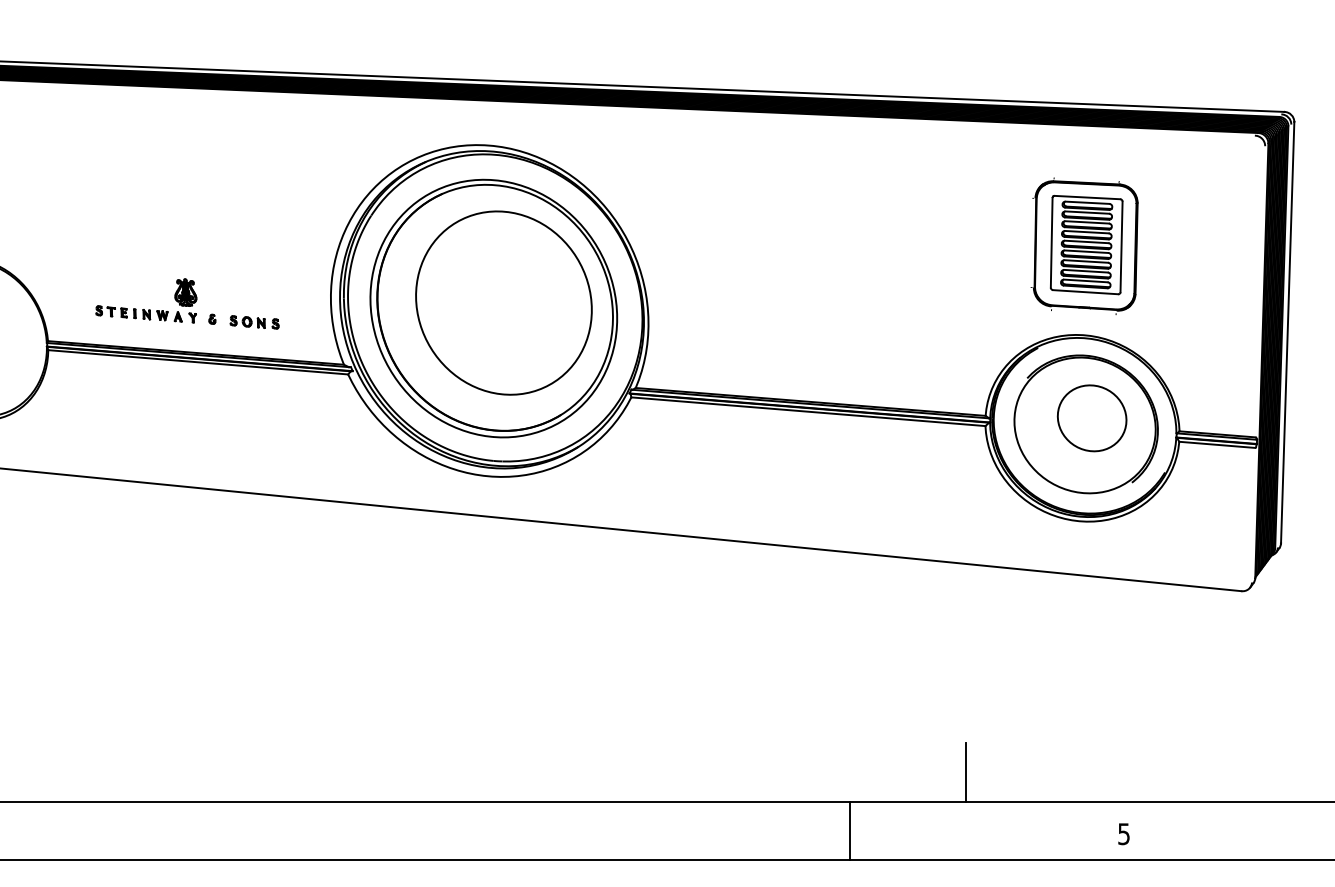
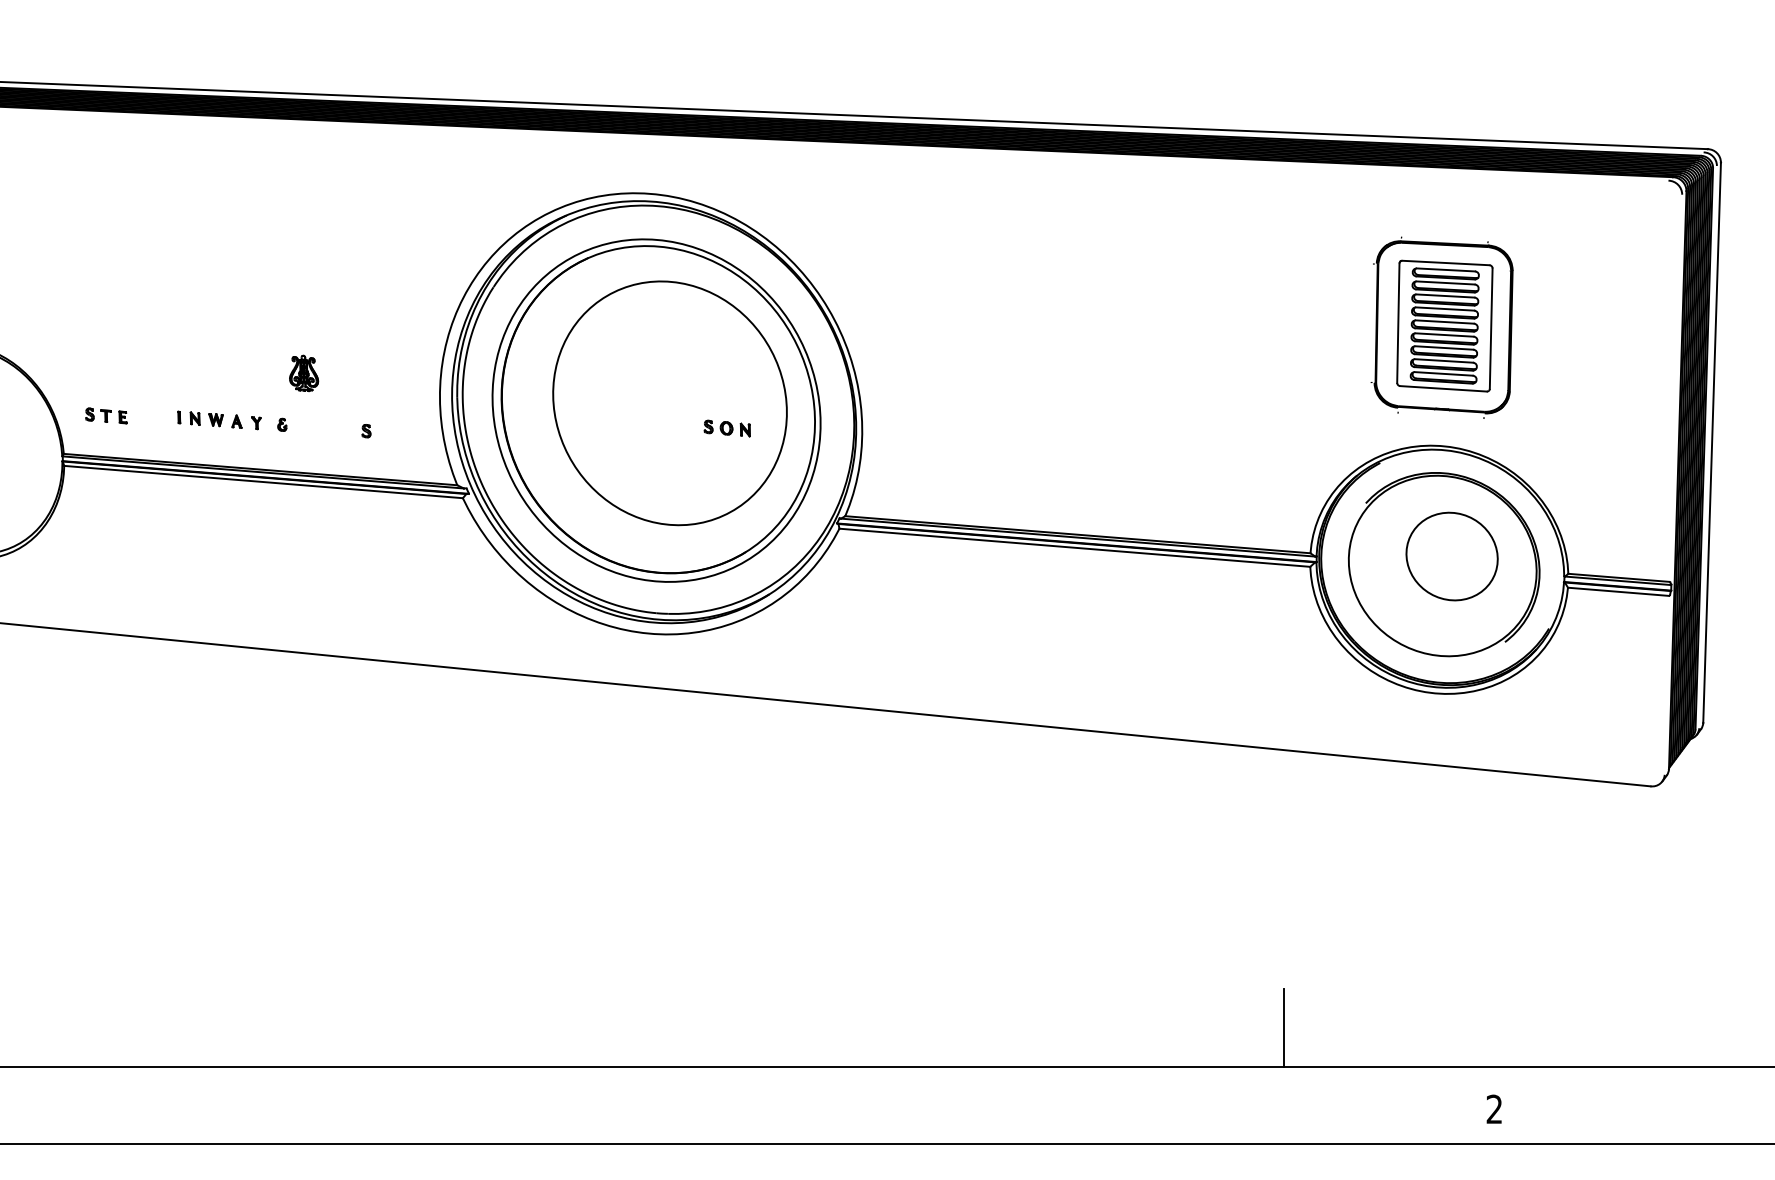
part: (186, 292) -> (304, 373), moved
part: (111, 311) -> (106, 415), moved
part: (247, 322) -> (726, 428), moved
line: (849, 831) -> (1129, 1105), removed
text: (1123, 834) -> (1493, 1109), 5 -> 2

